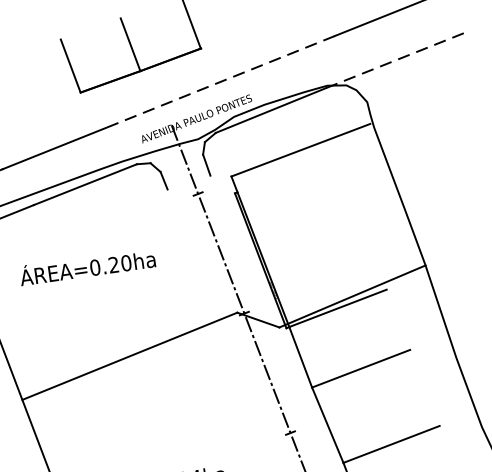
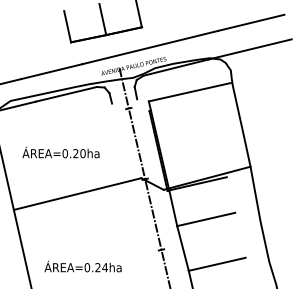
line: (396, 60) -> (250, 49), dashed -> solid
line: (220, 81) -> (150, 47), dashed -> solid
text: (86, 266) -> (60, 152), moved

